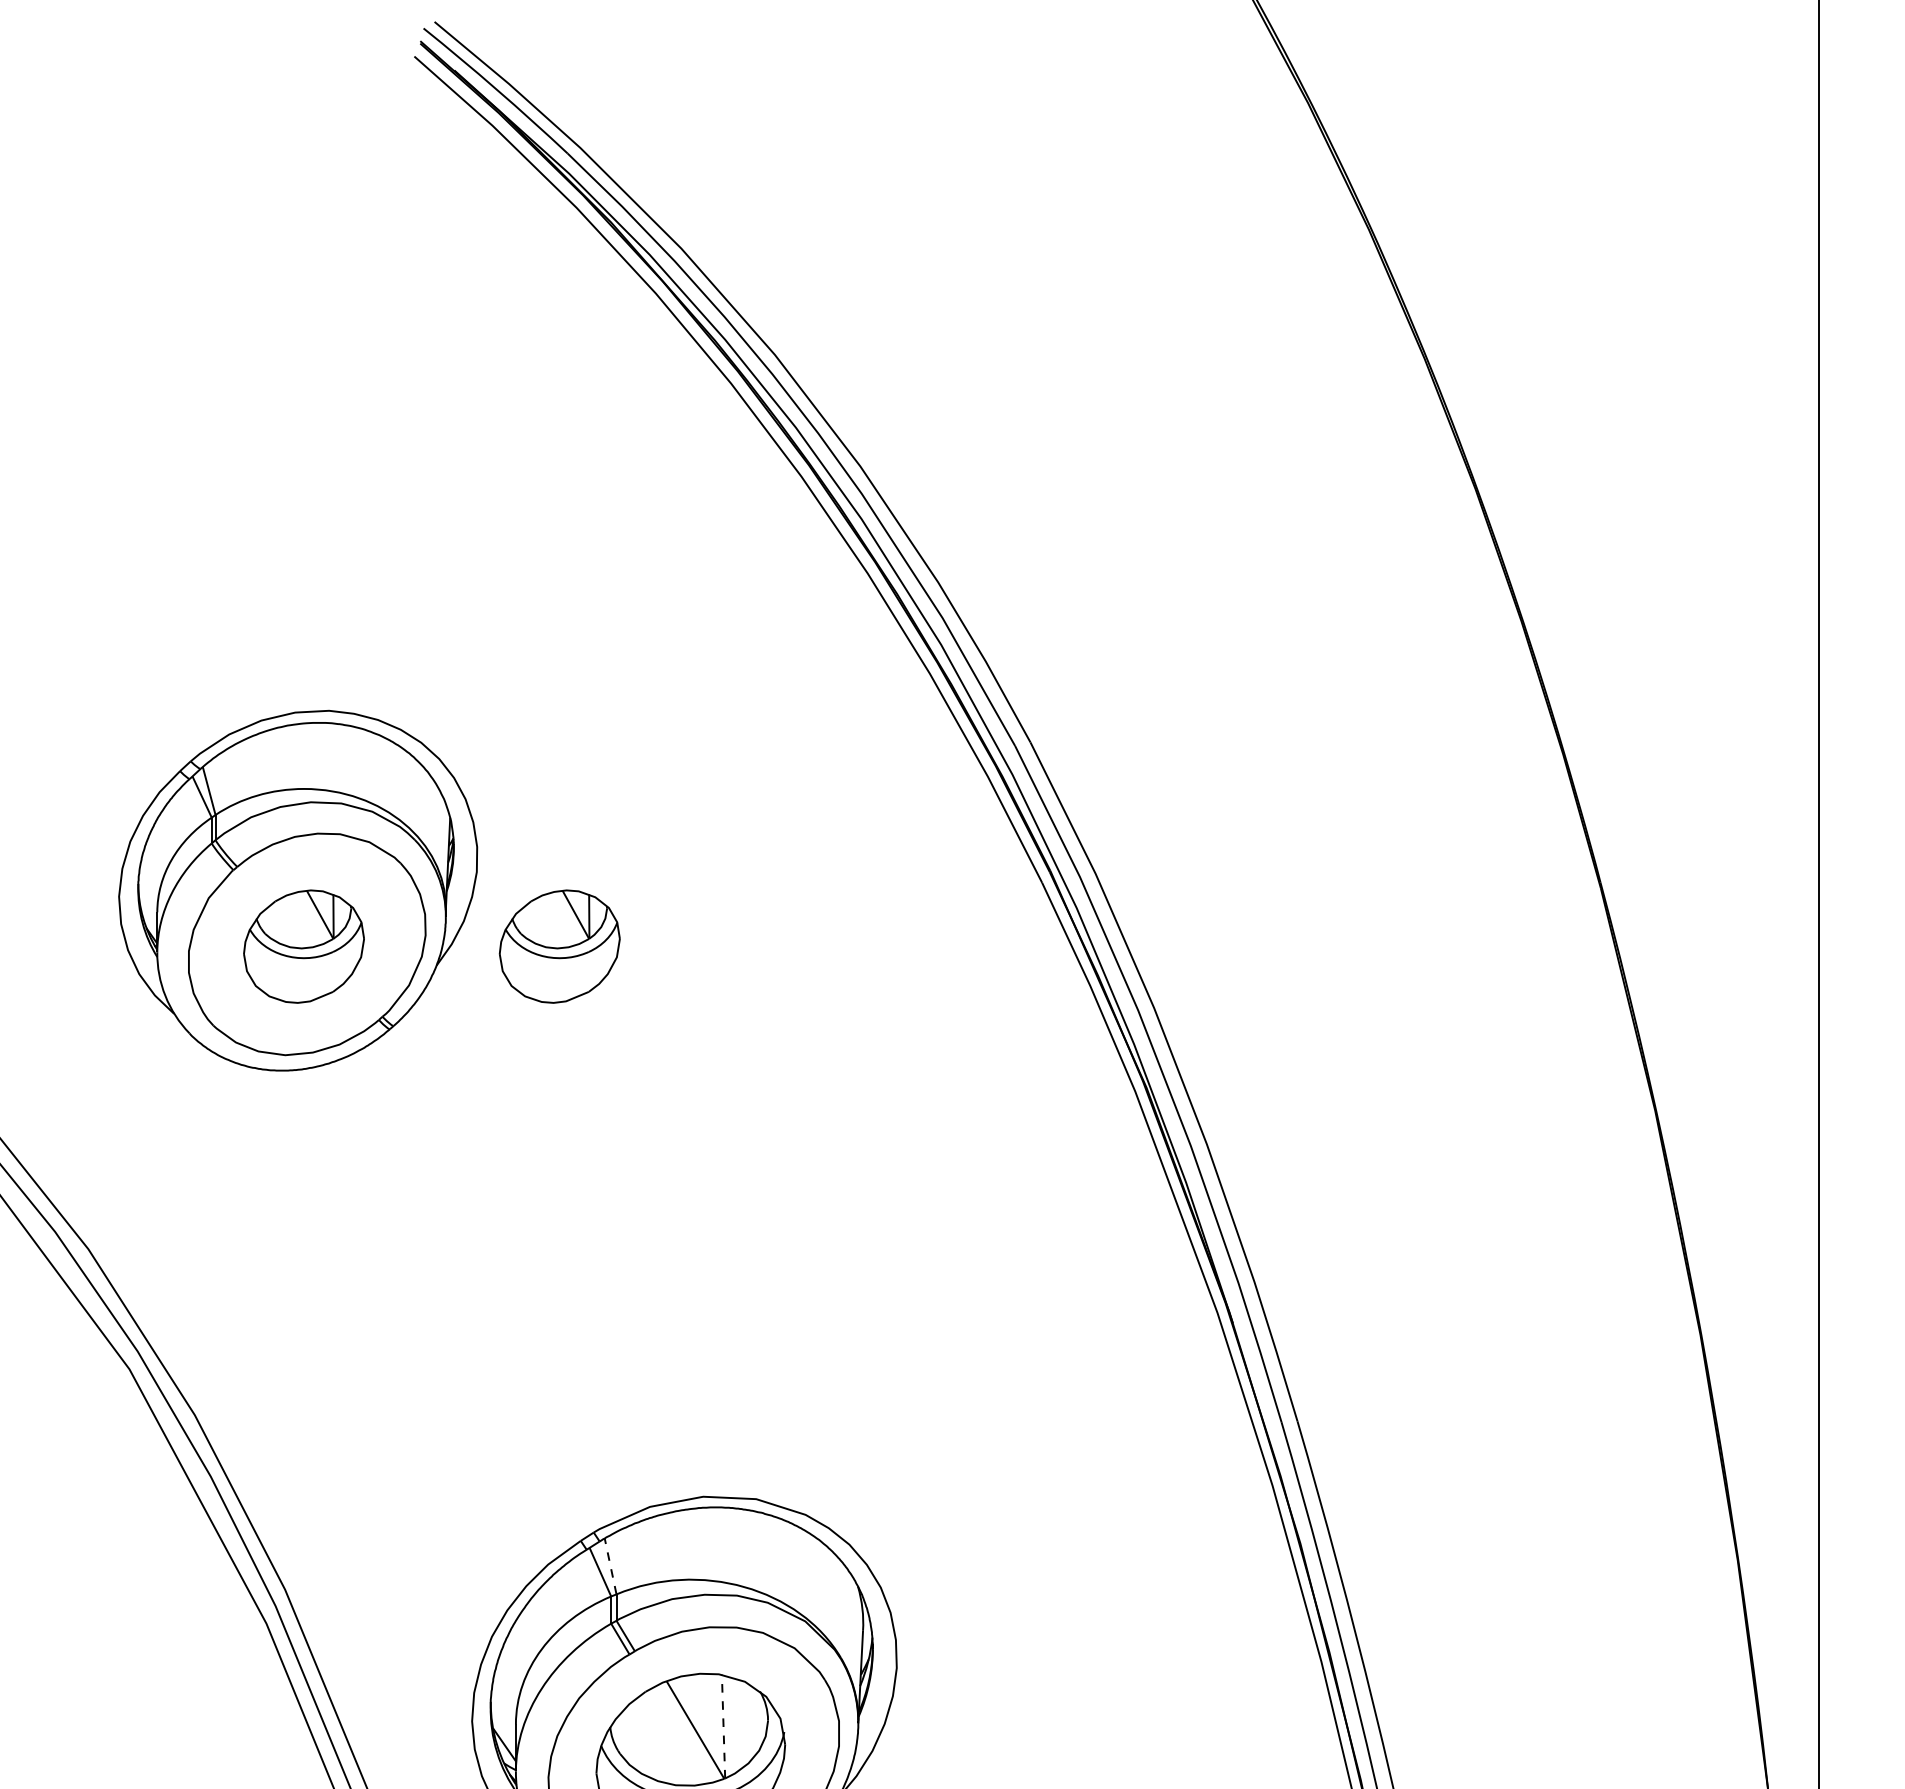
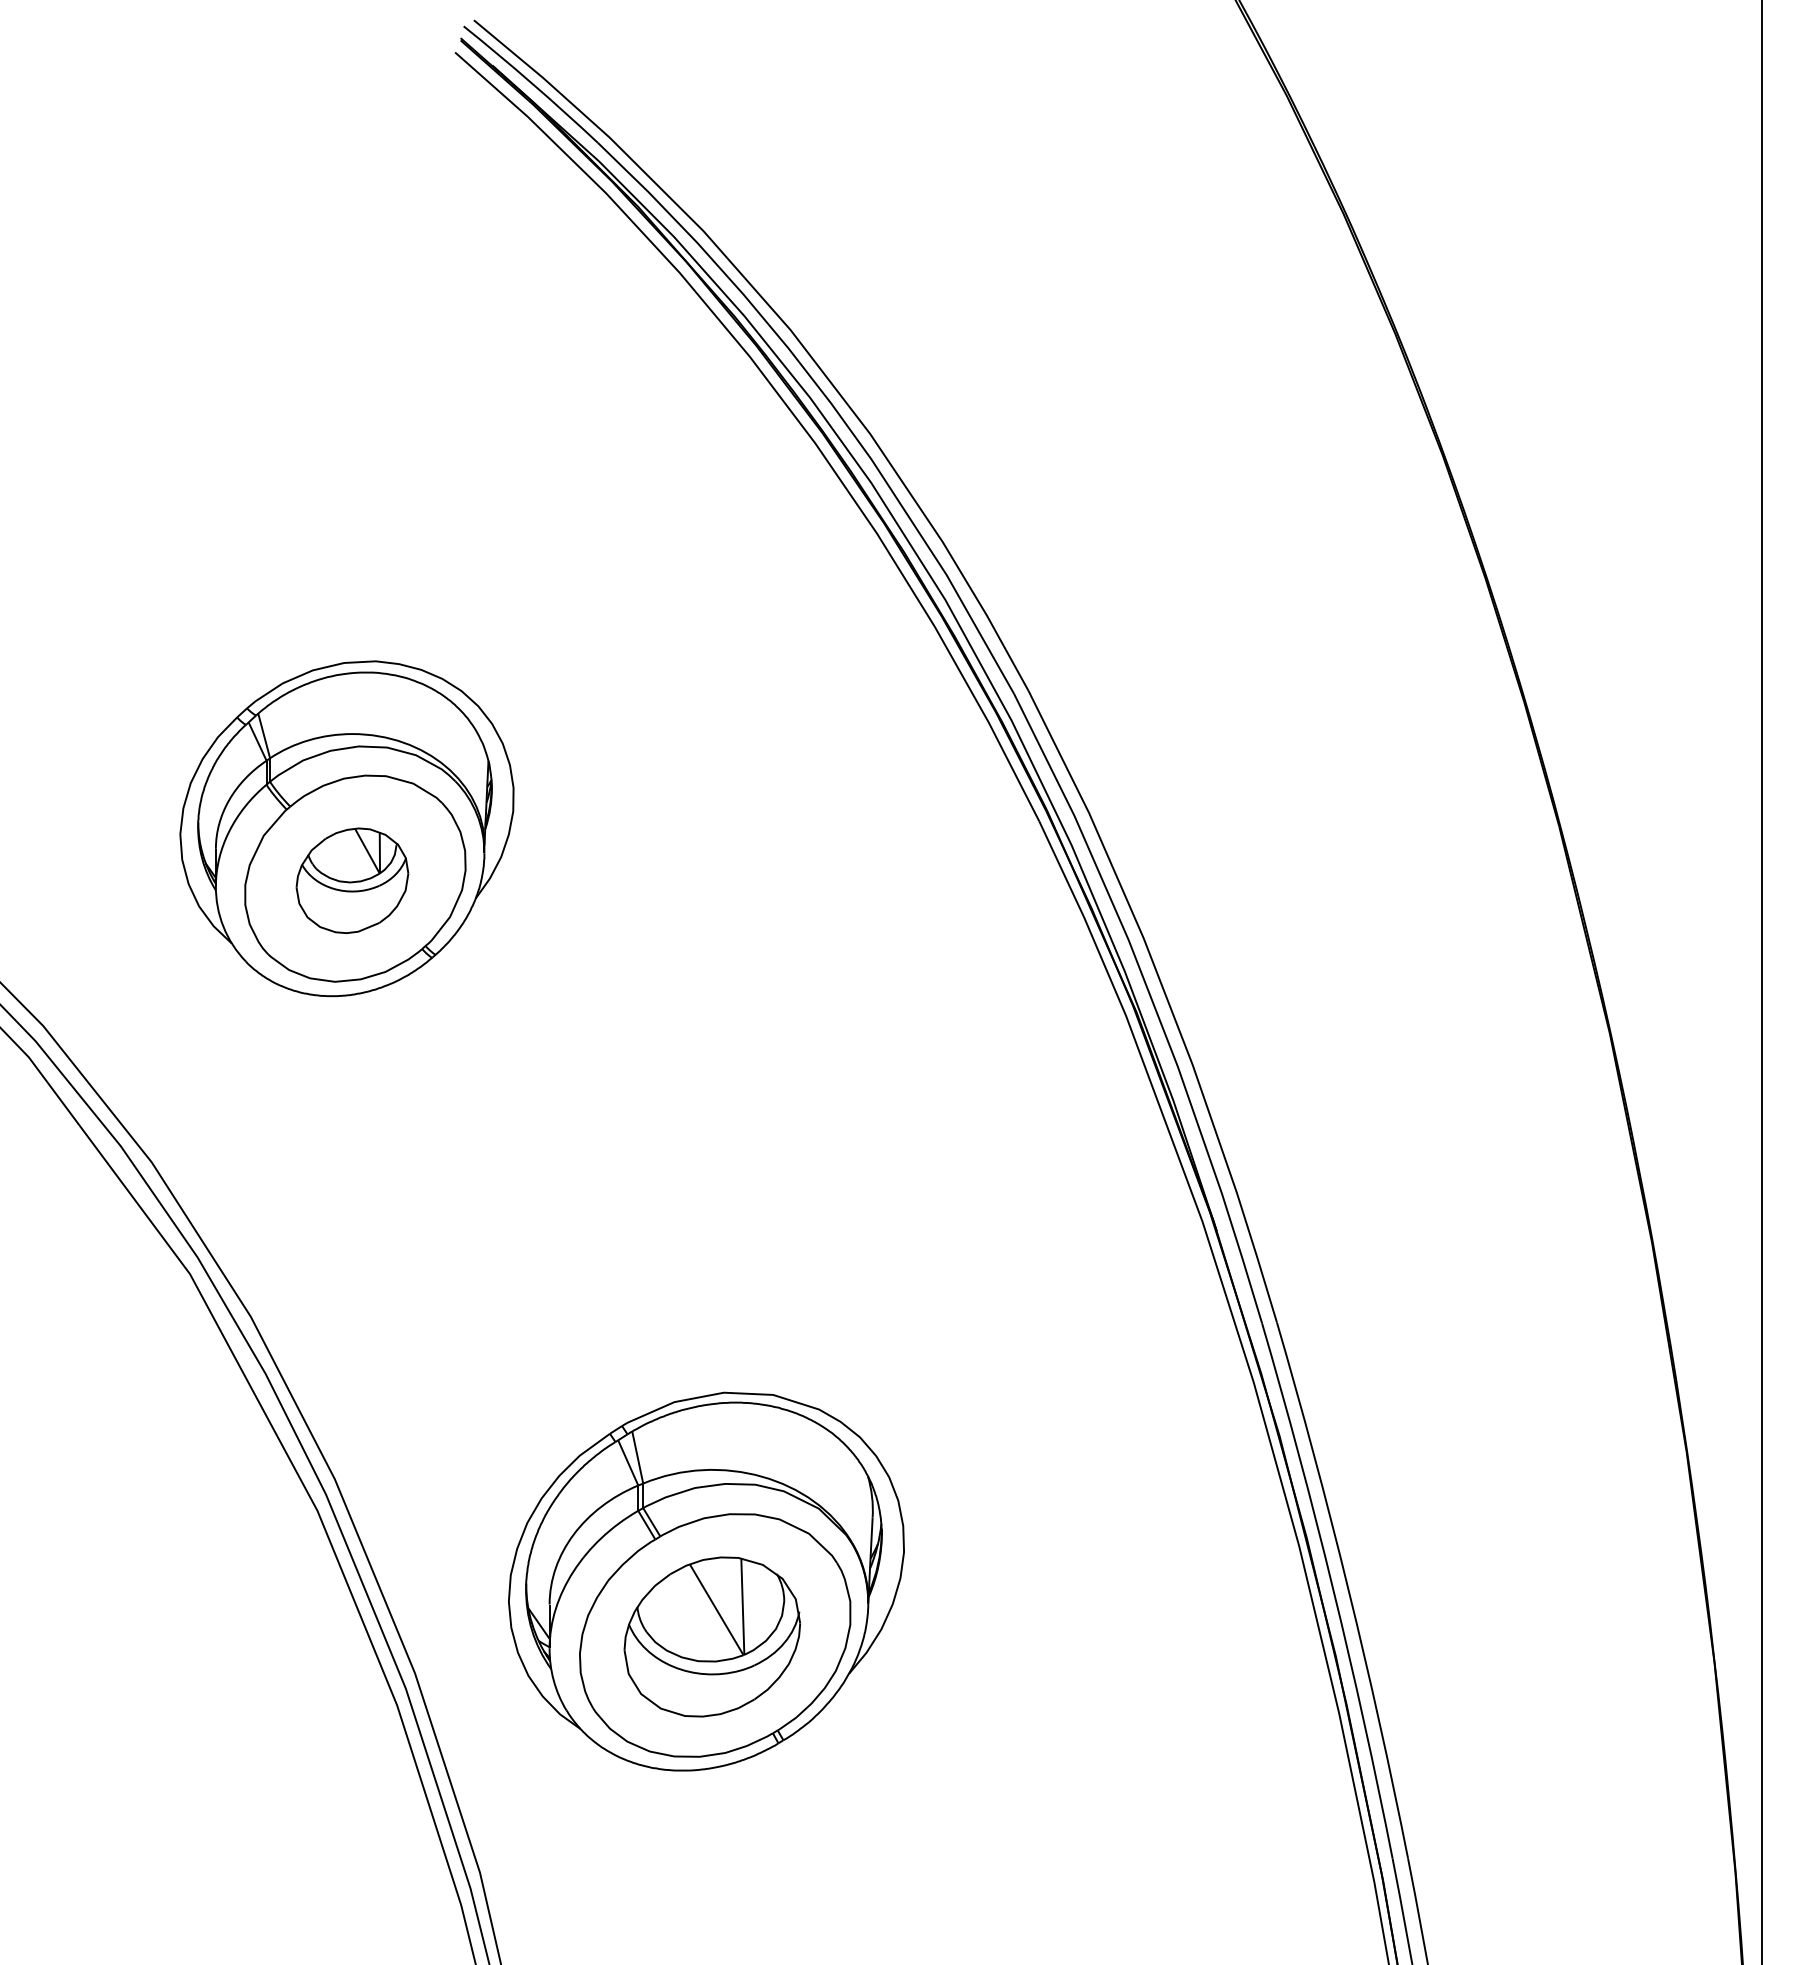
part: (559, 946) -> (590, 880), removed
line: (610, 1566) -> (637, 1457), dashed -> solid
line: (723, 1726) -> (742, 1606), dashed -> solid

